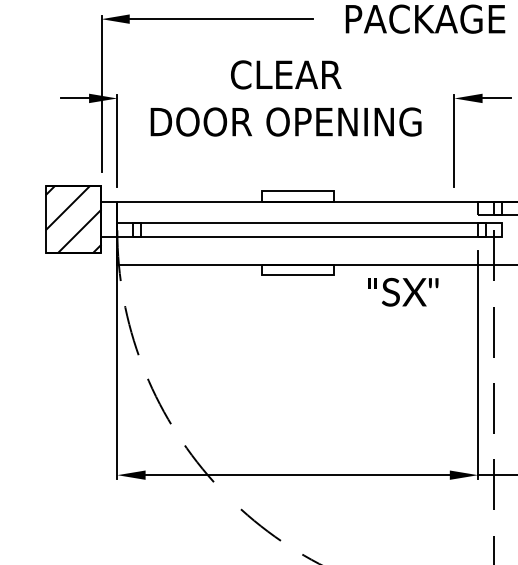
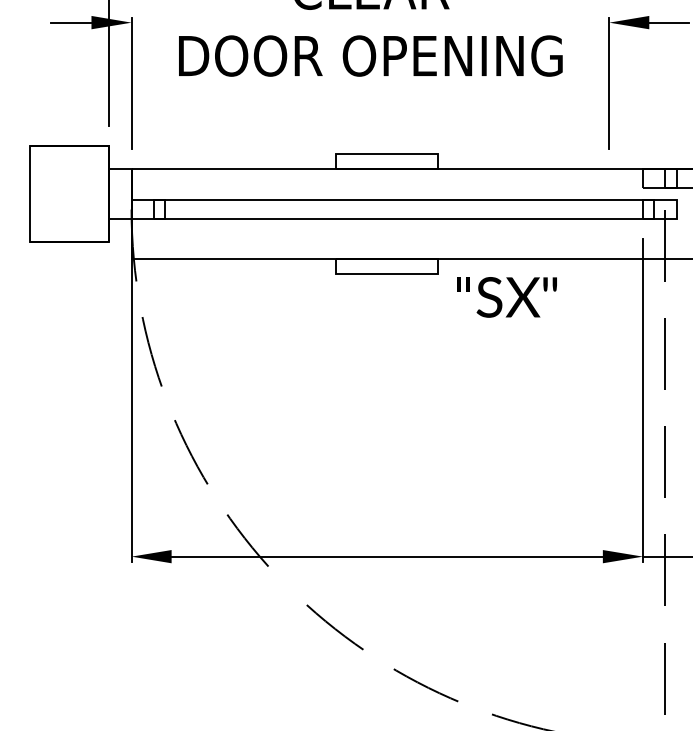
hatch: (73, 219) -> (69, 194), removed
text: (403, 291) -> (507, 296), moved

